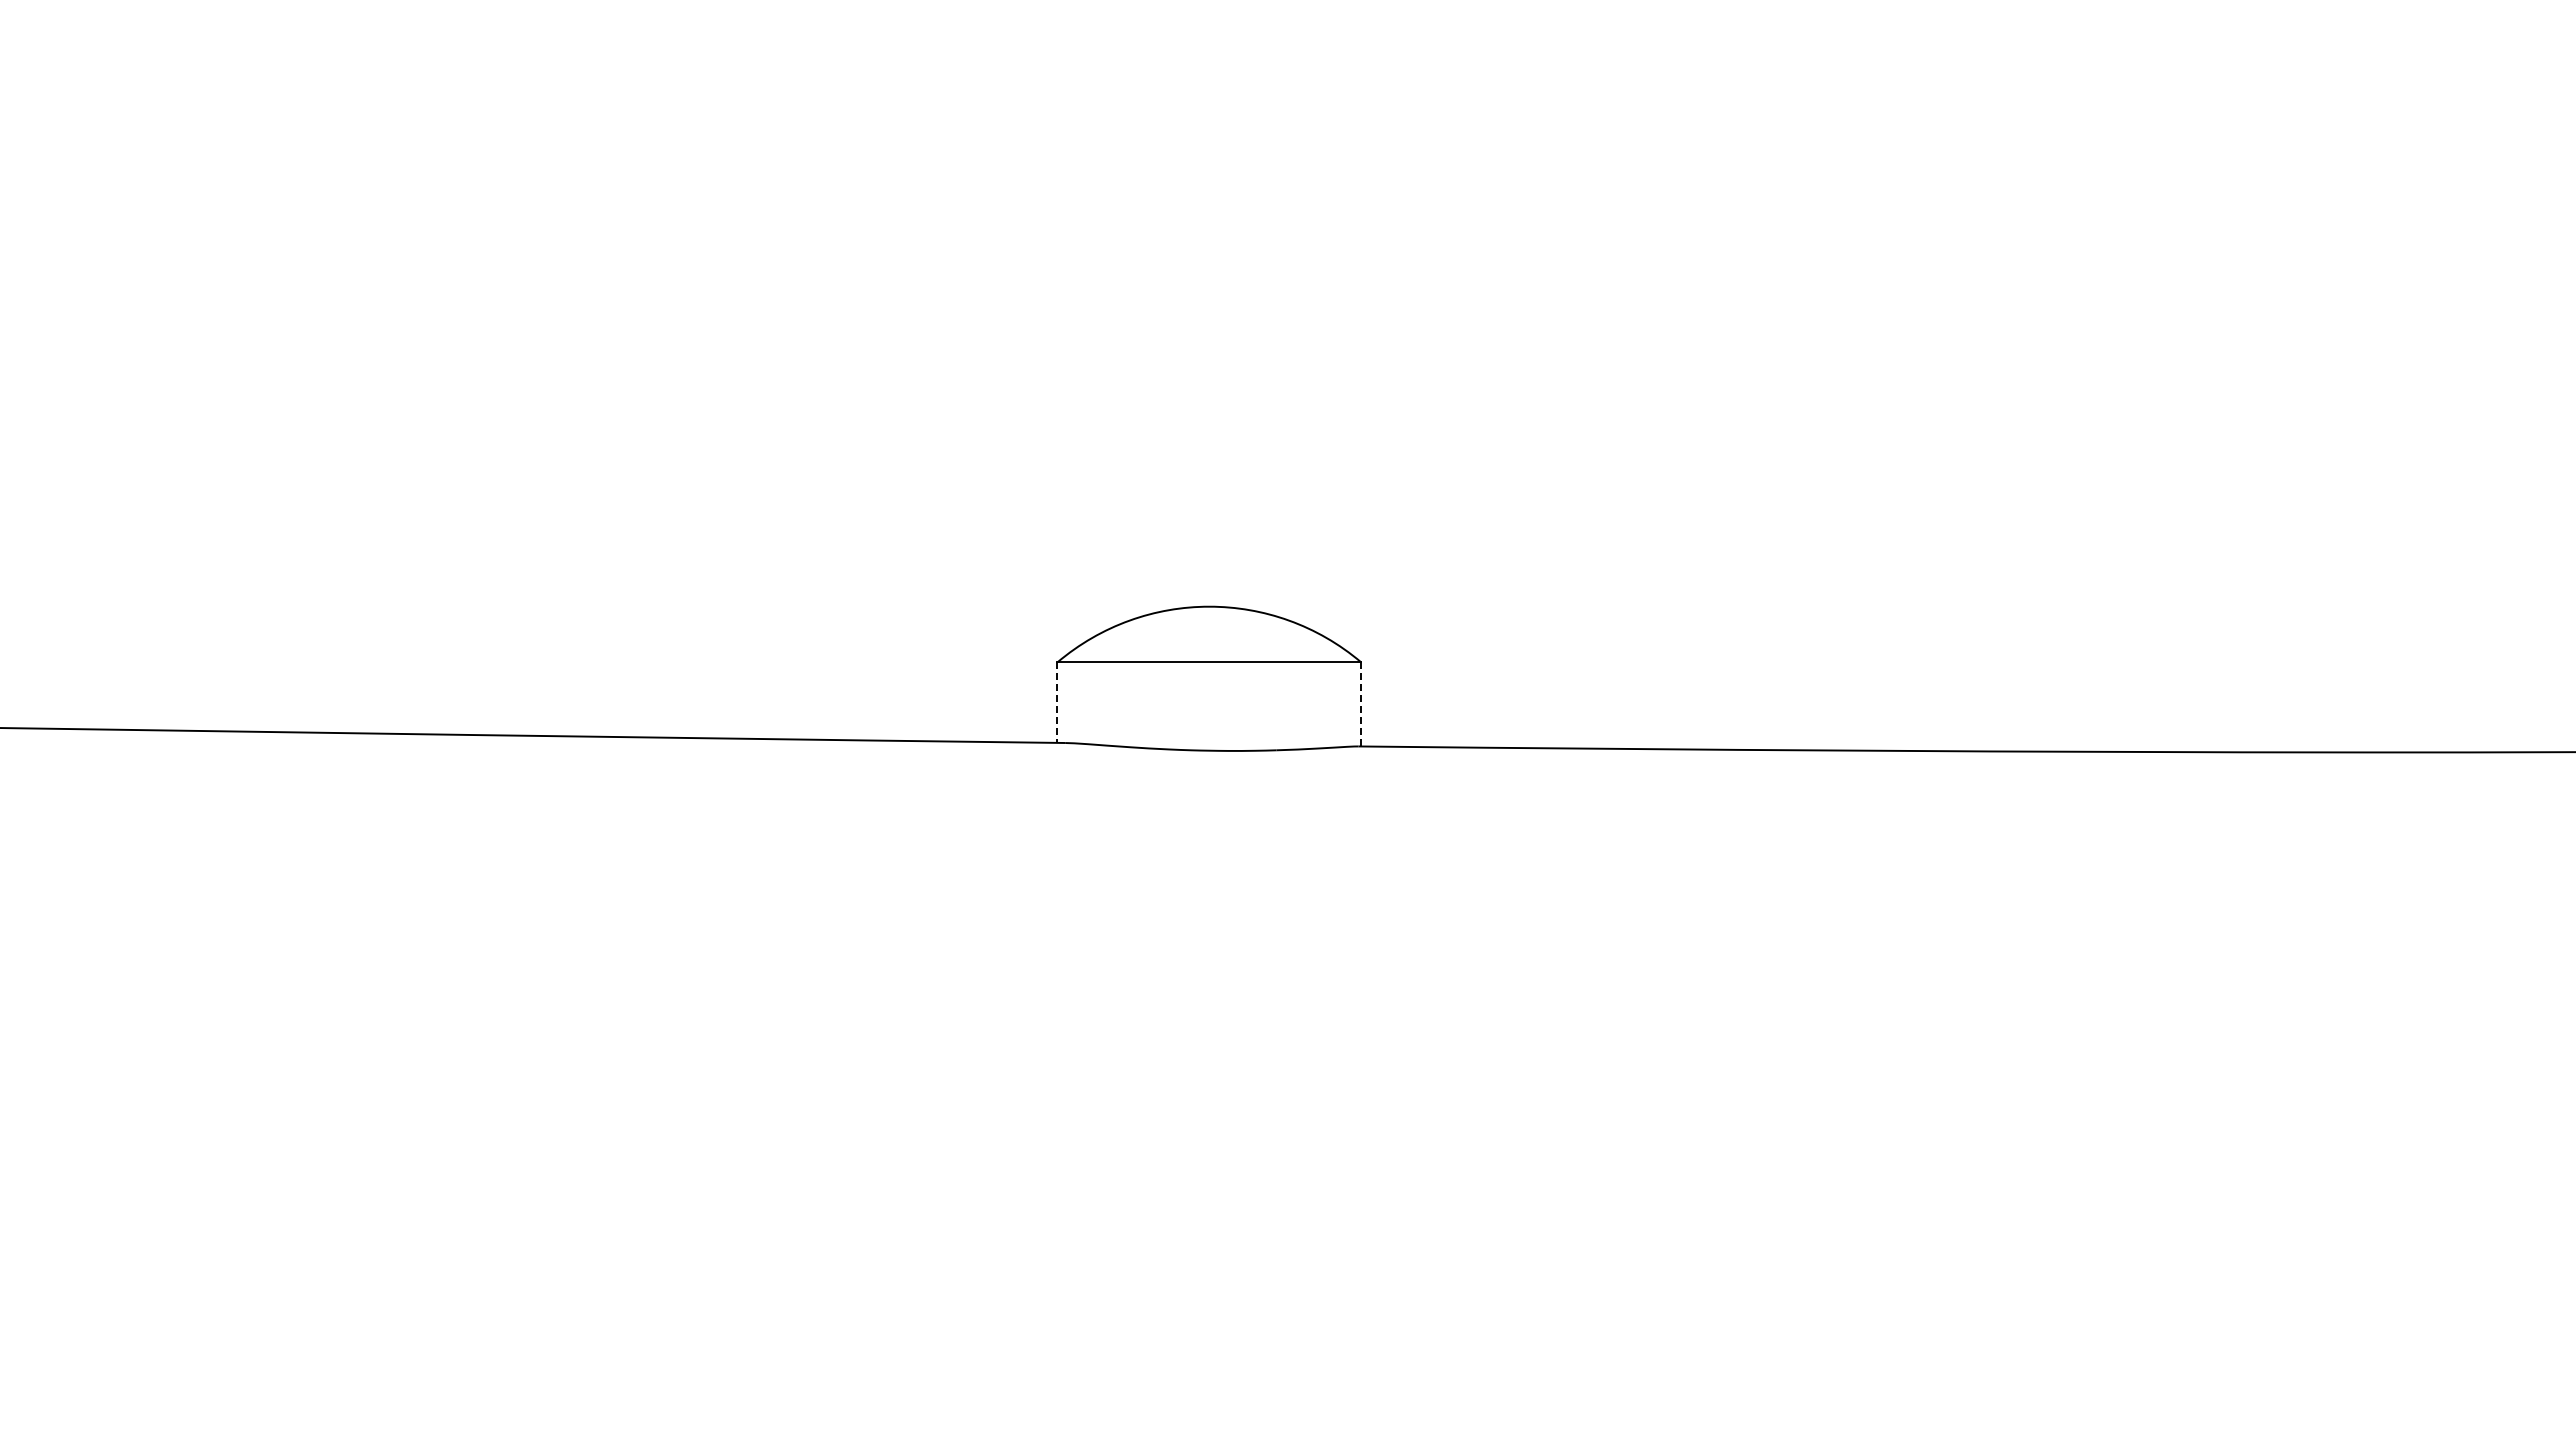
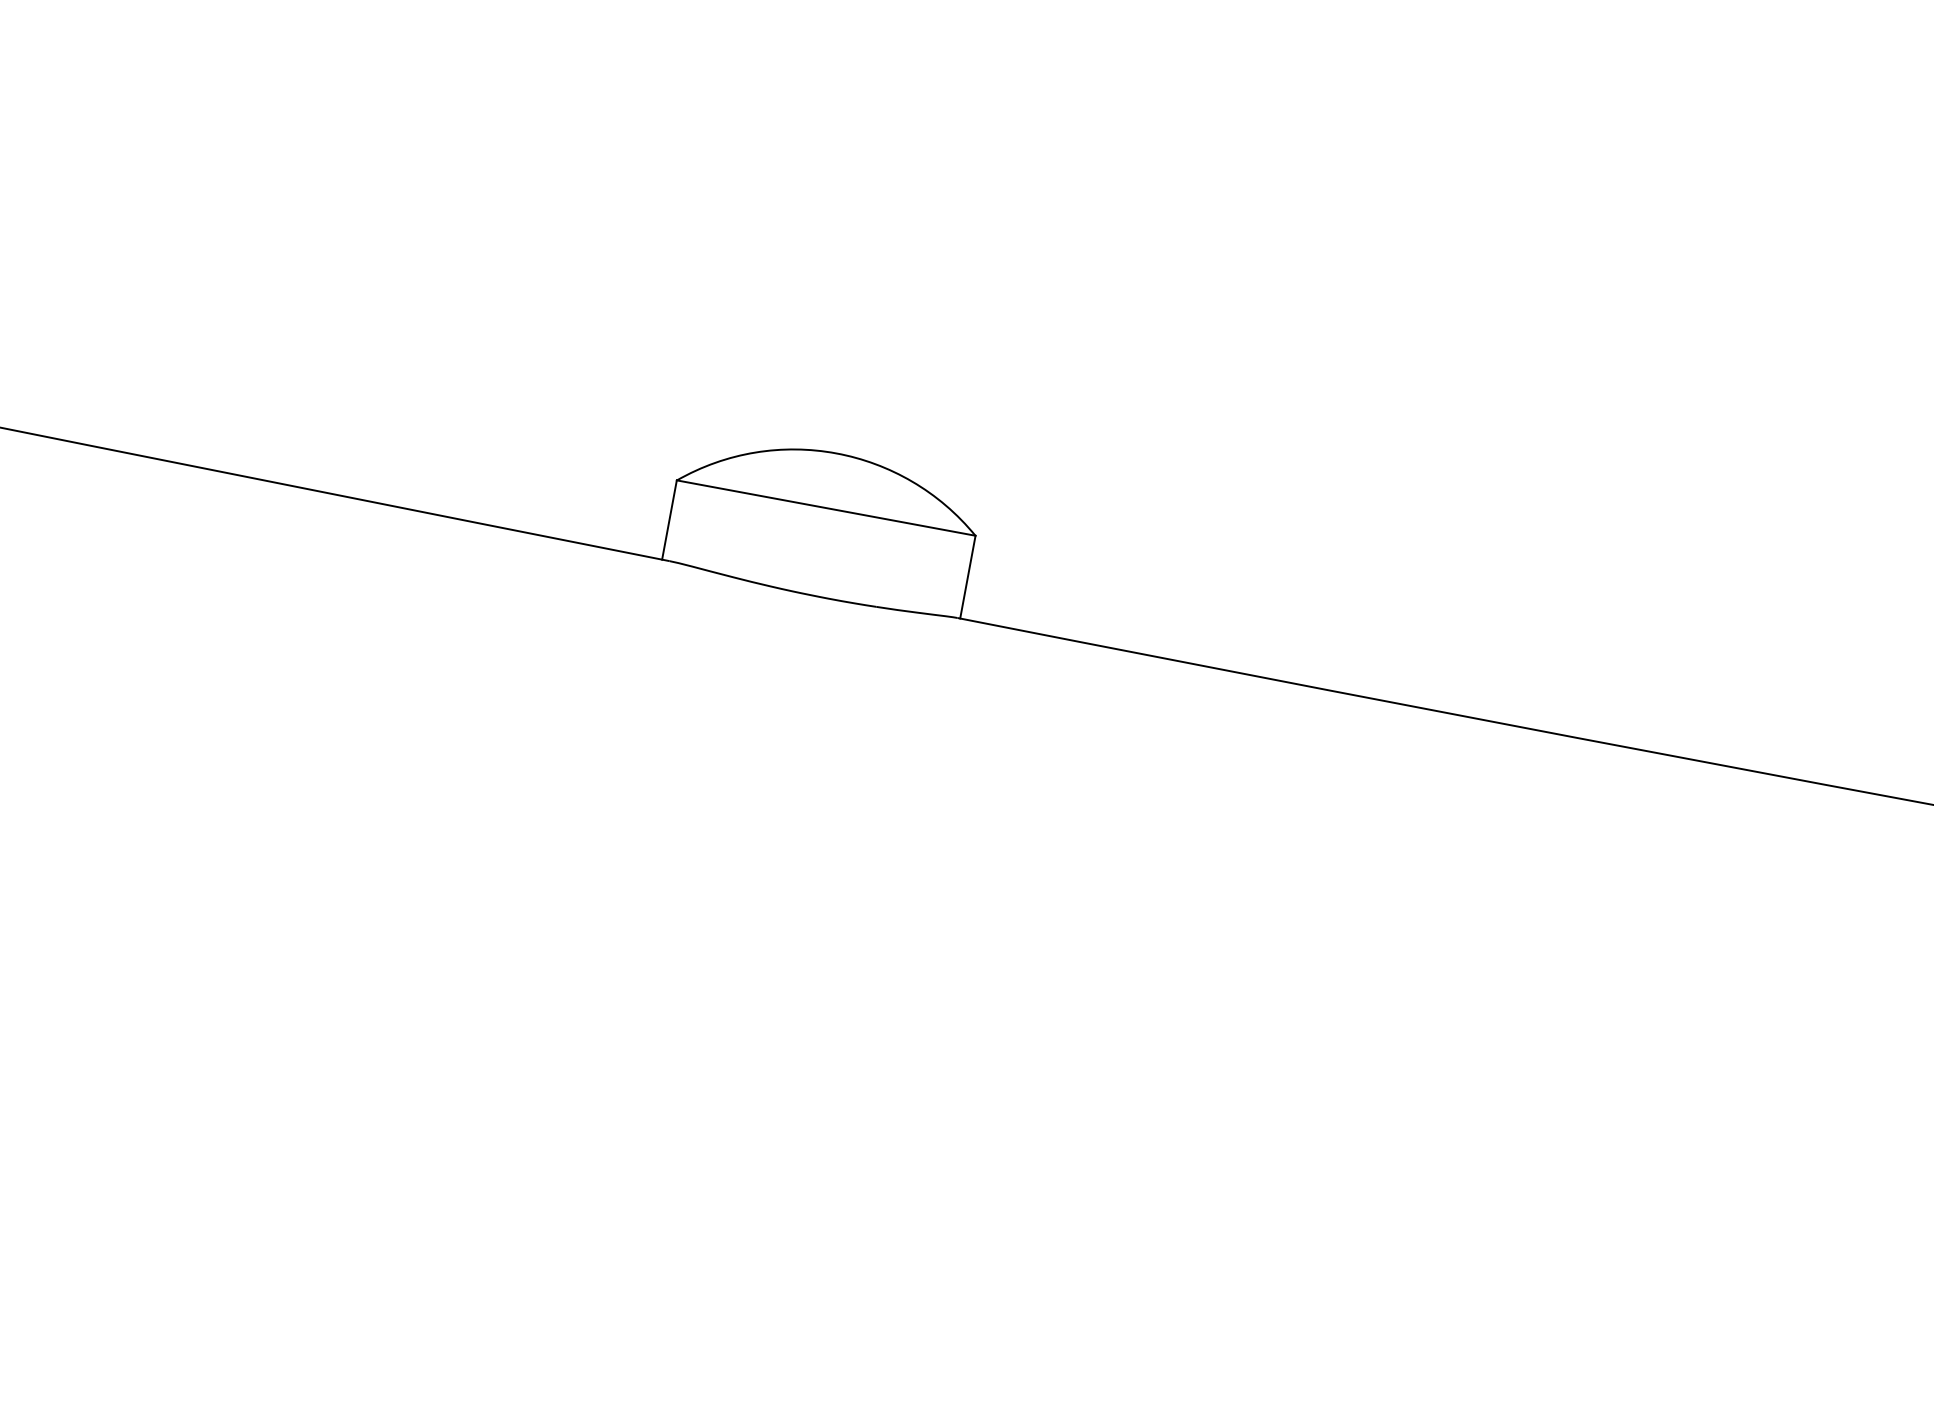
line: (1057, 703) -> (669, 520), dashed -> solid
line: (1361, 704) -> (968, 577), dashed -> solid

